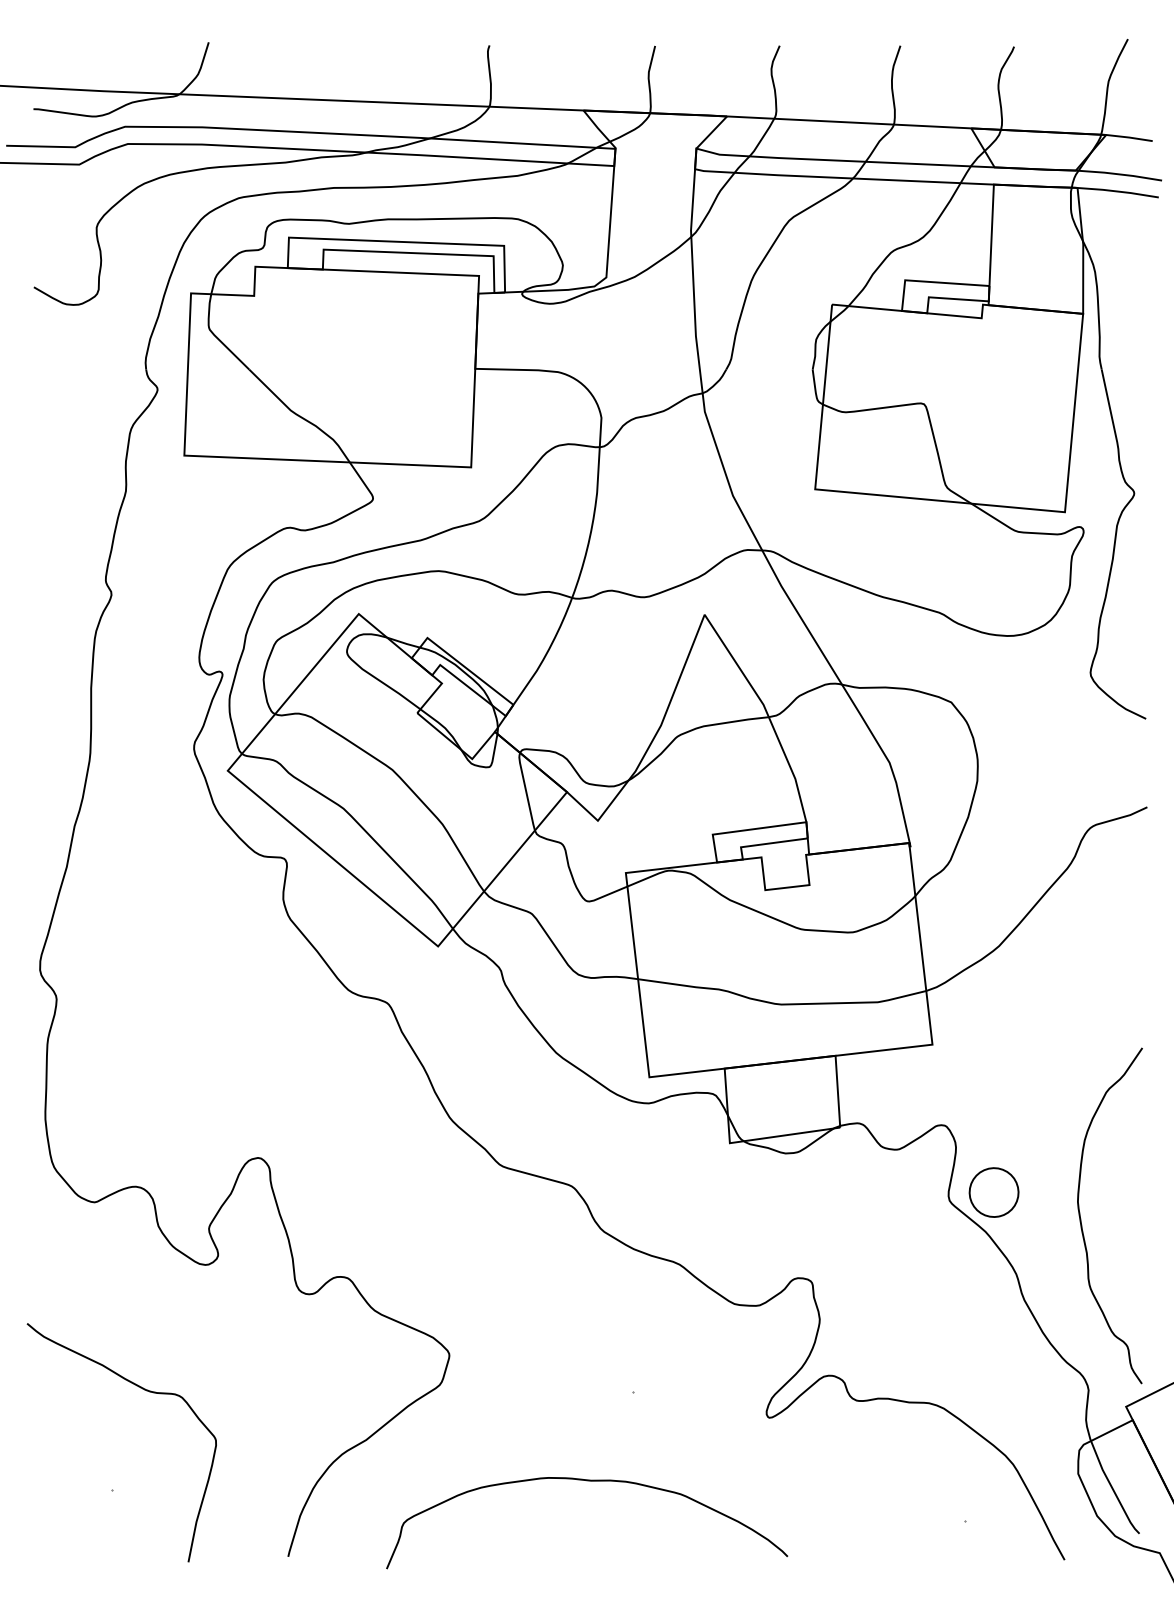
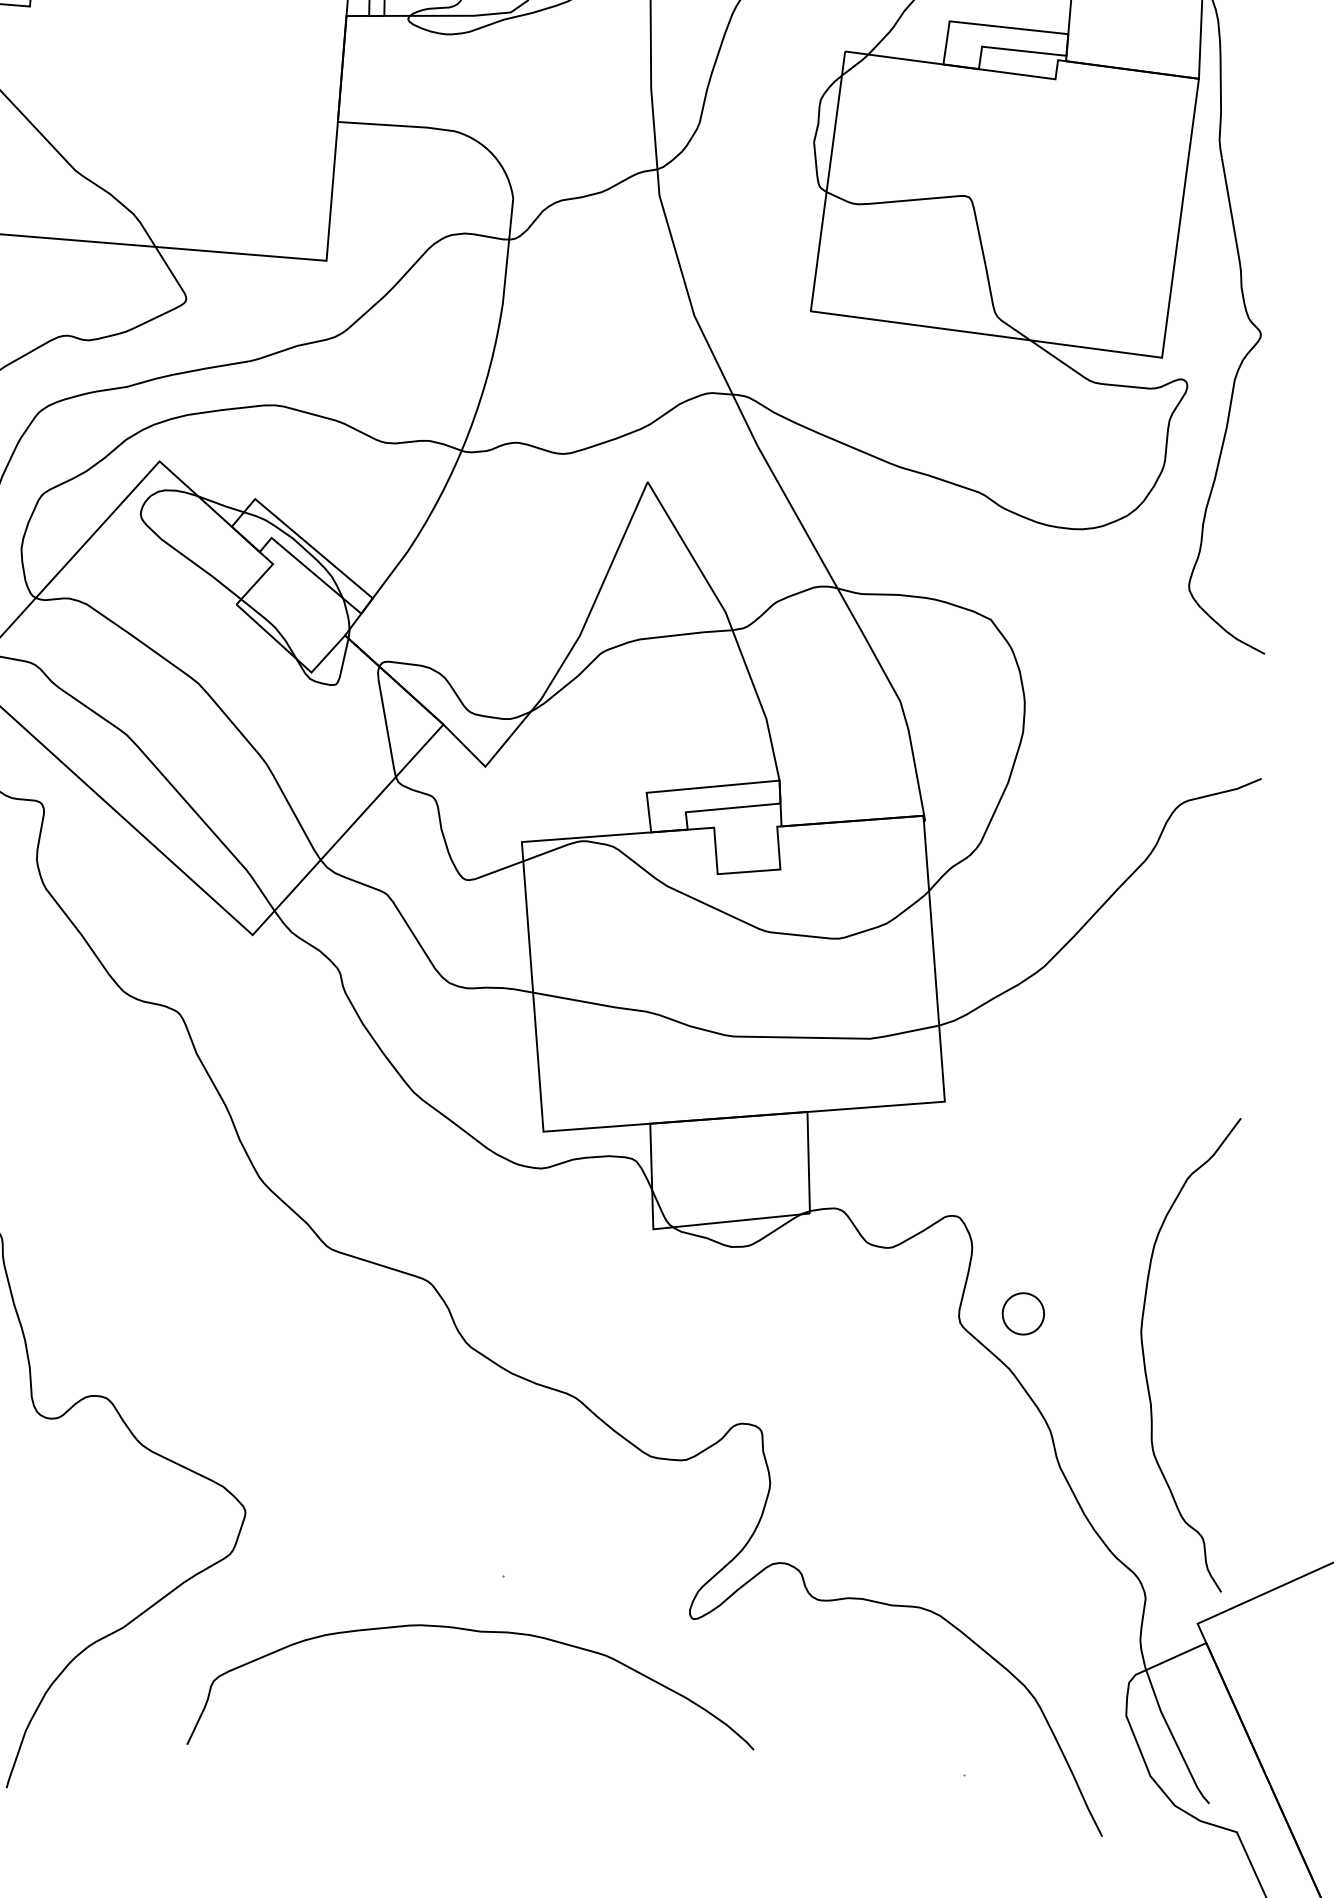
part: (993, 1192) -> (1022, 1313), size x0.6
curve: (587, 1481) -> (475, 1632), moved

